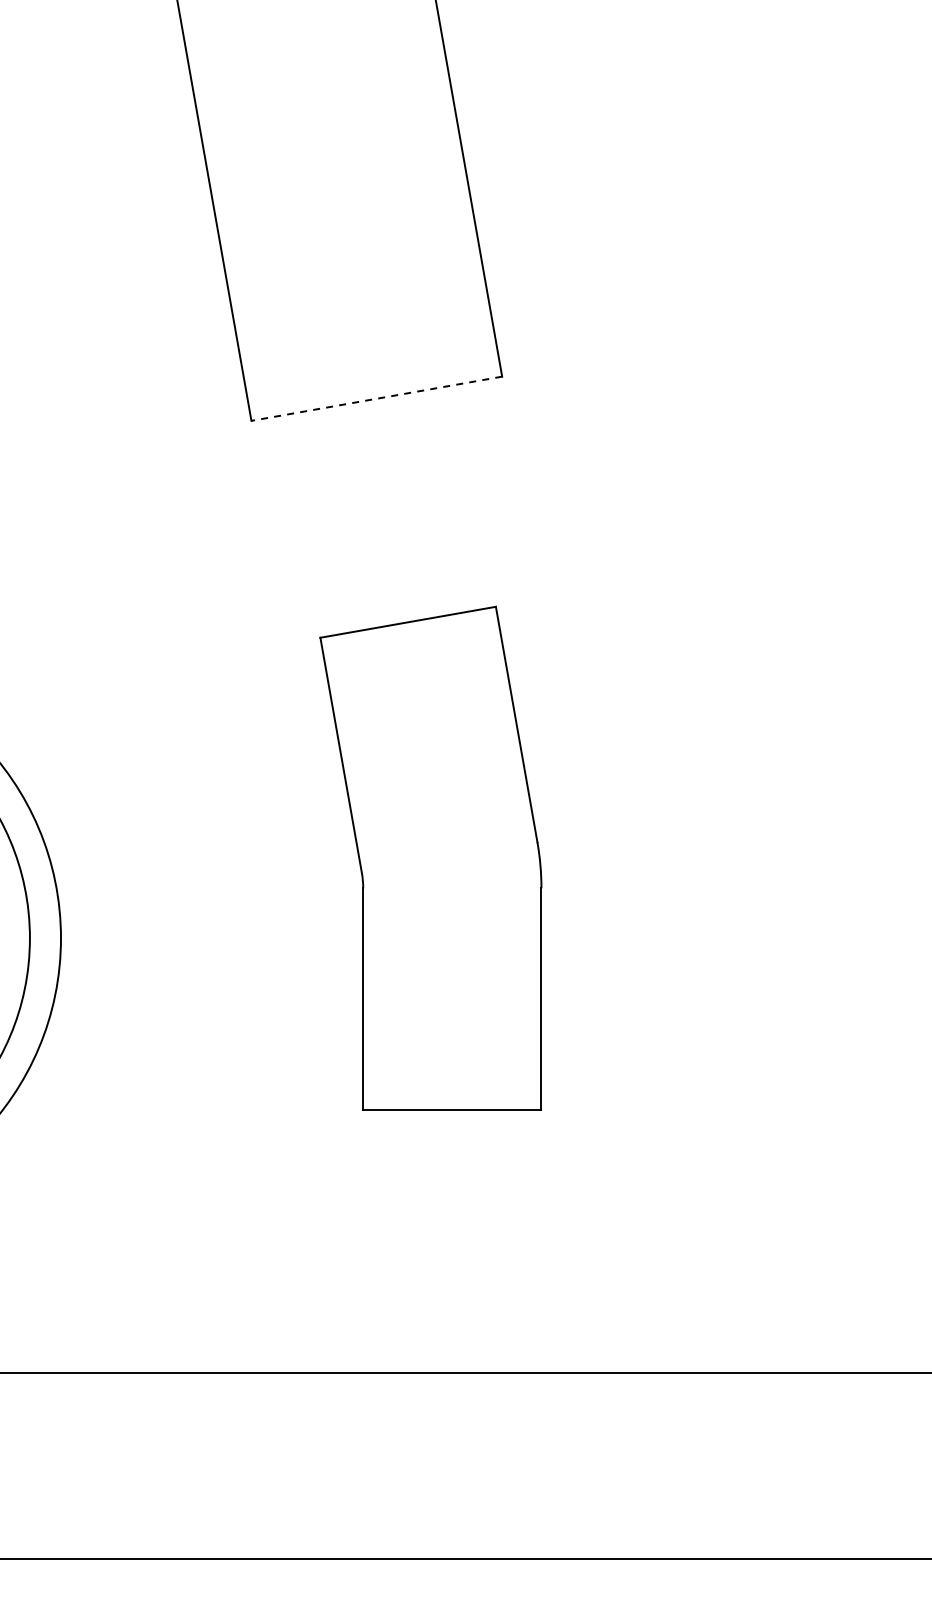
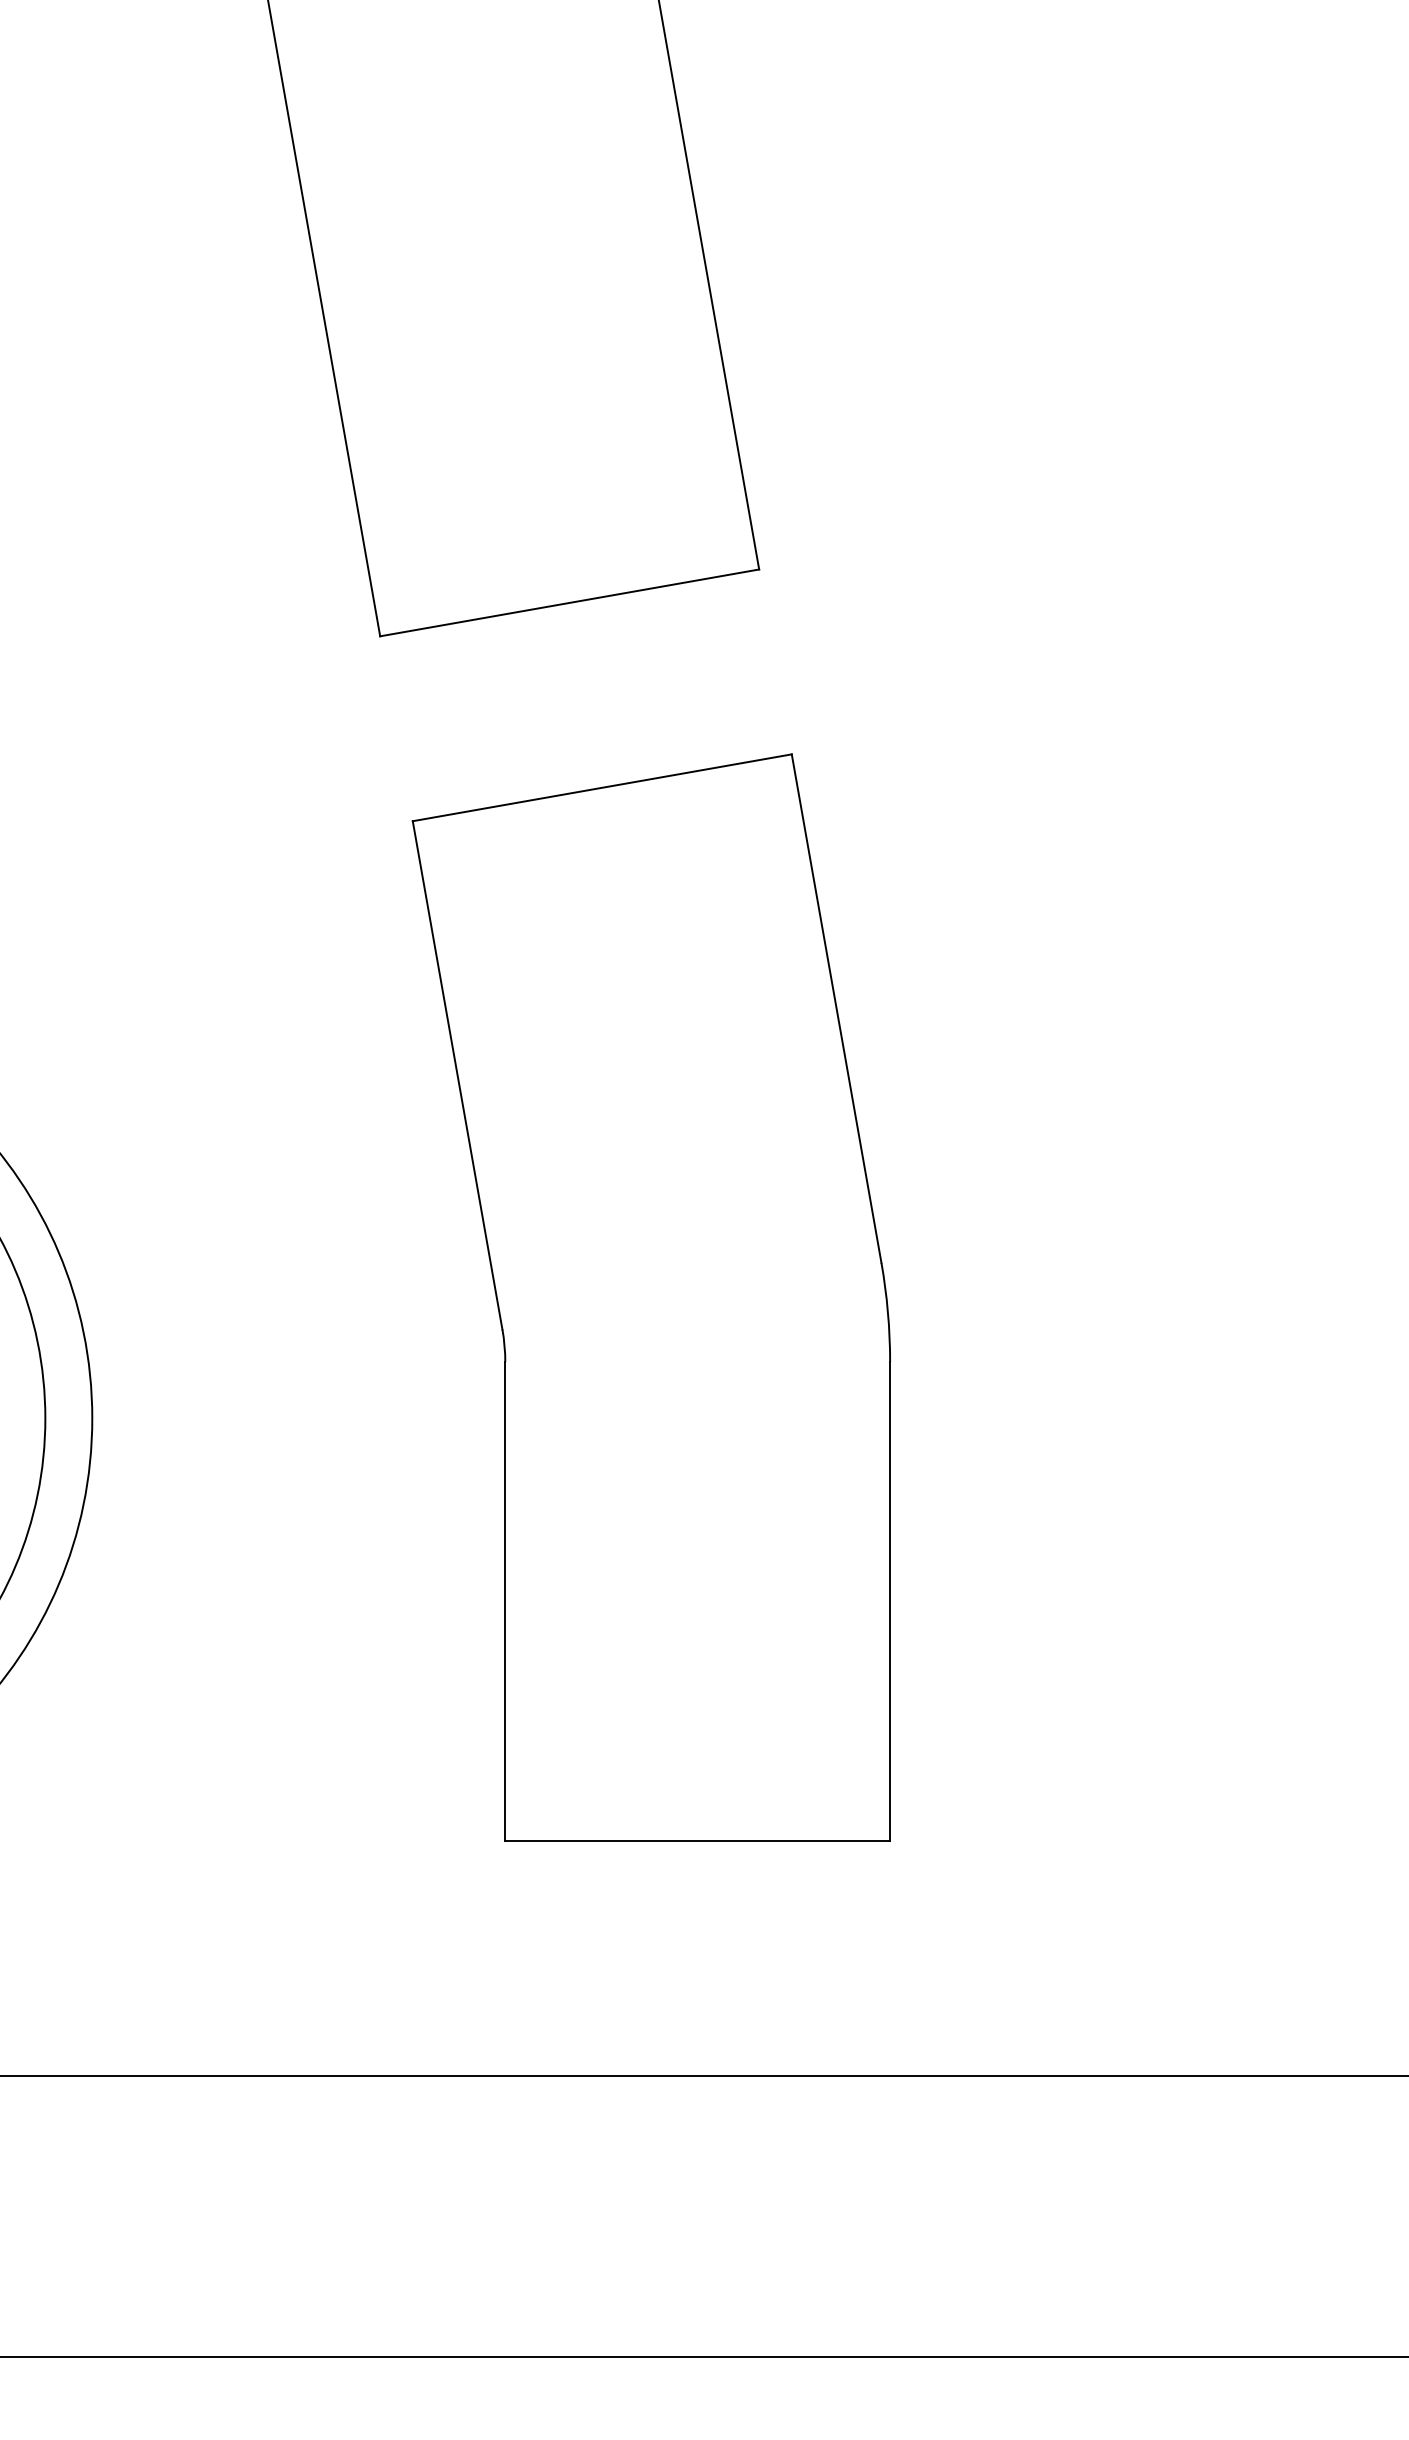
line: (376, 398) -> (569, 602), dashed -> solid
part: (430, 858) -> (650, 1297), size x1.43

